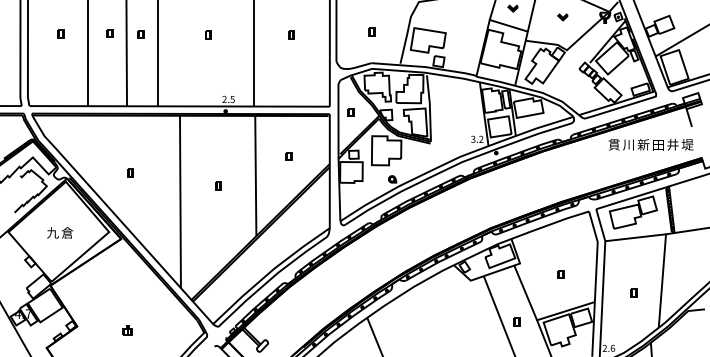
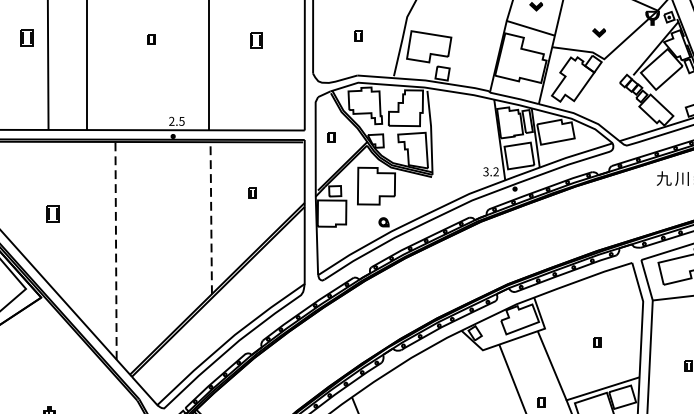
part: (562, 17) -> (598, 32), moved
part: (109, 33) -> (26, 38), size x1.6
part: (140, 34) -> (65, 39), removed
part: (291, 34) -> (256, 39), size x1.6
text: (614, 144) -> (664, 178), 貫 -> 九
part: (130, 172) -> (52, 213), size x1.6
line: (255, 175) -> (210, 217), solid -> dashed
part: (218, 185) -> (164, 230), removed
line: (180, 201) -> (116, 250), solid -> dashed

